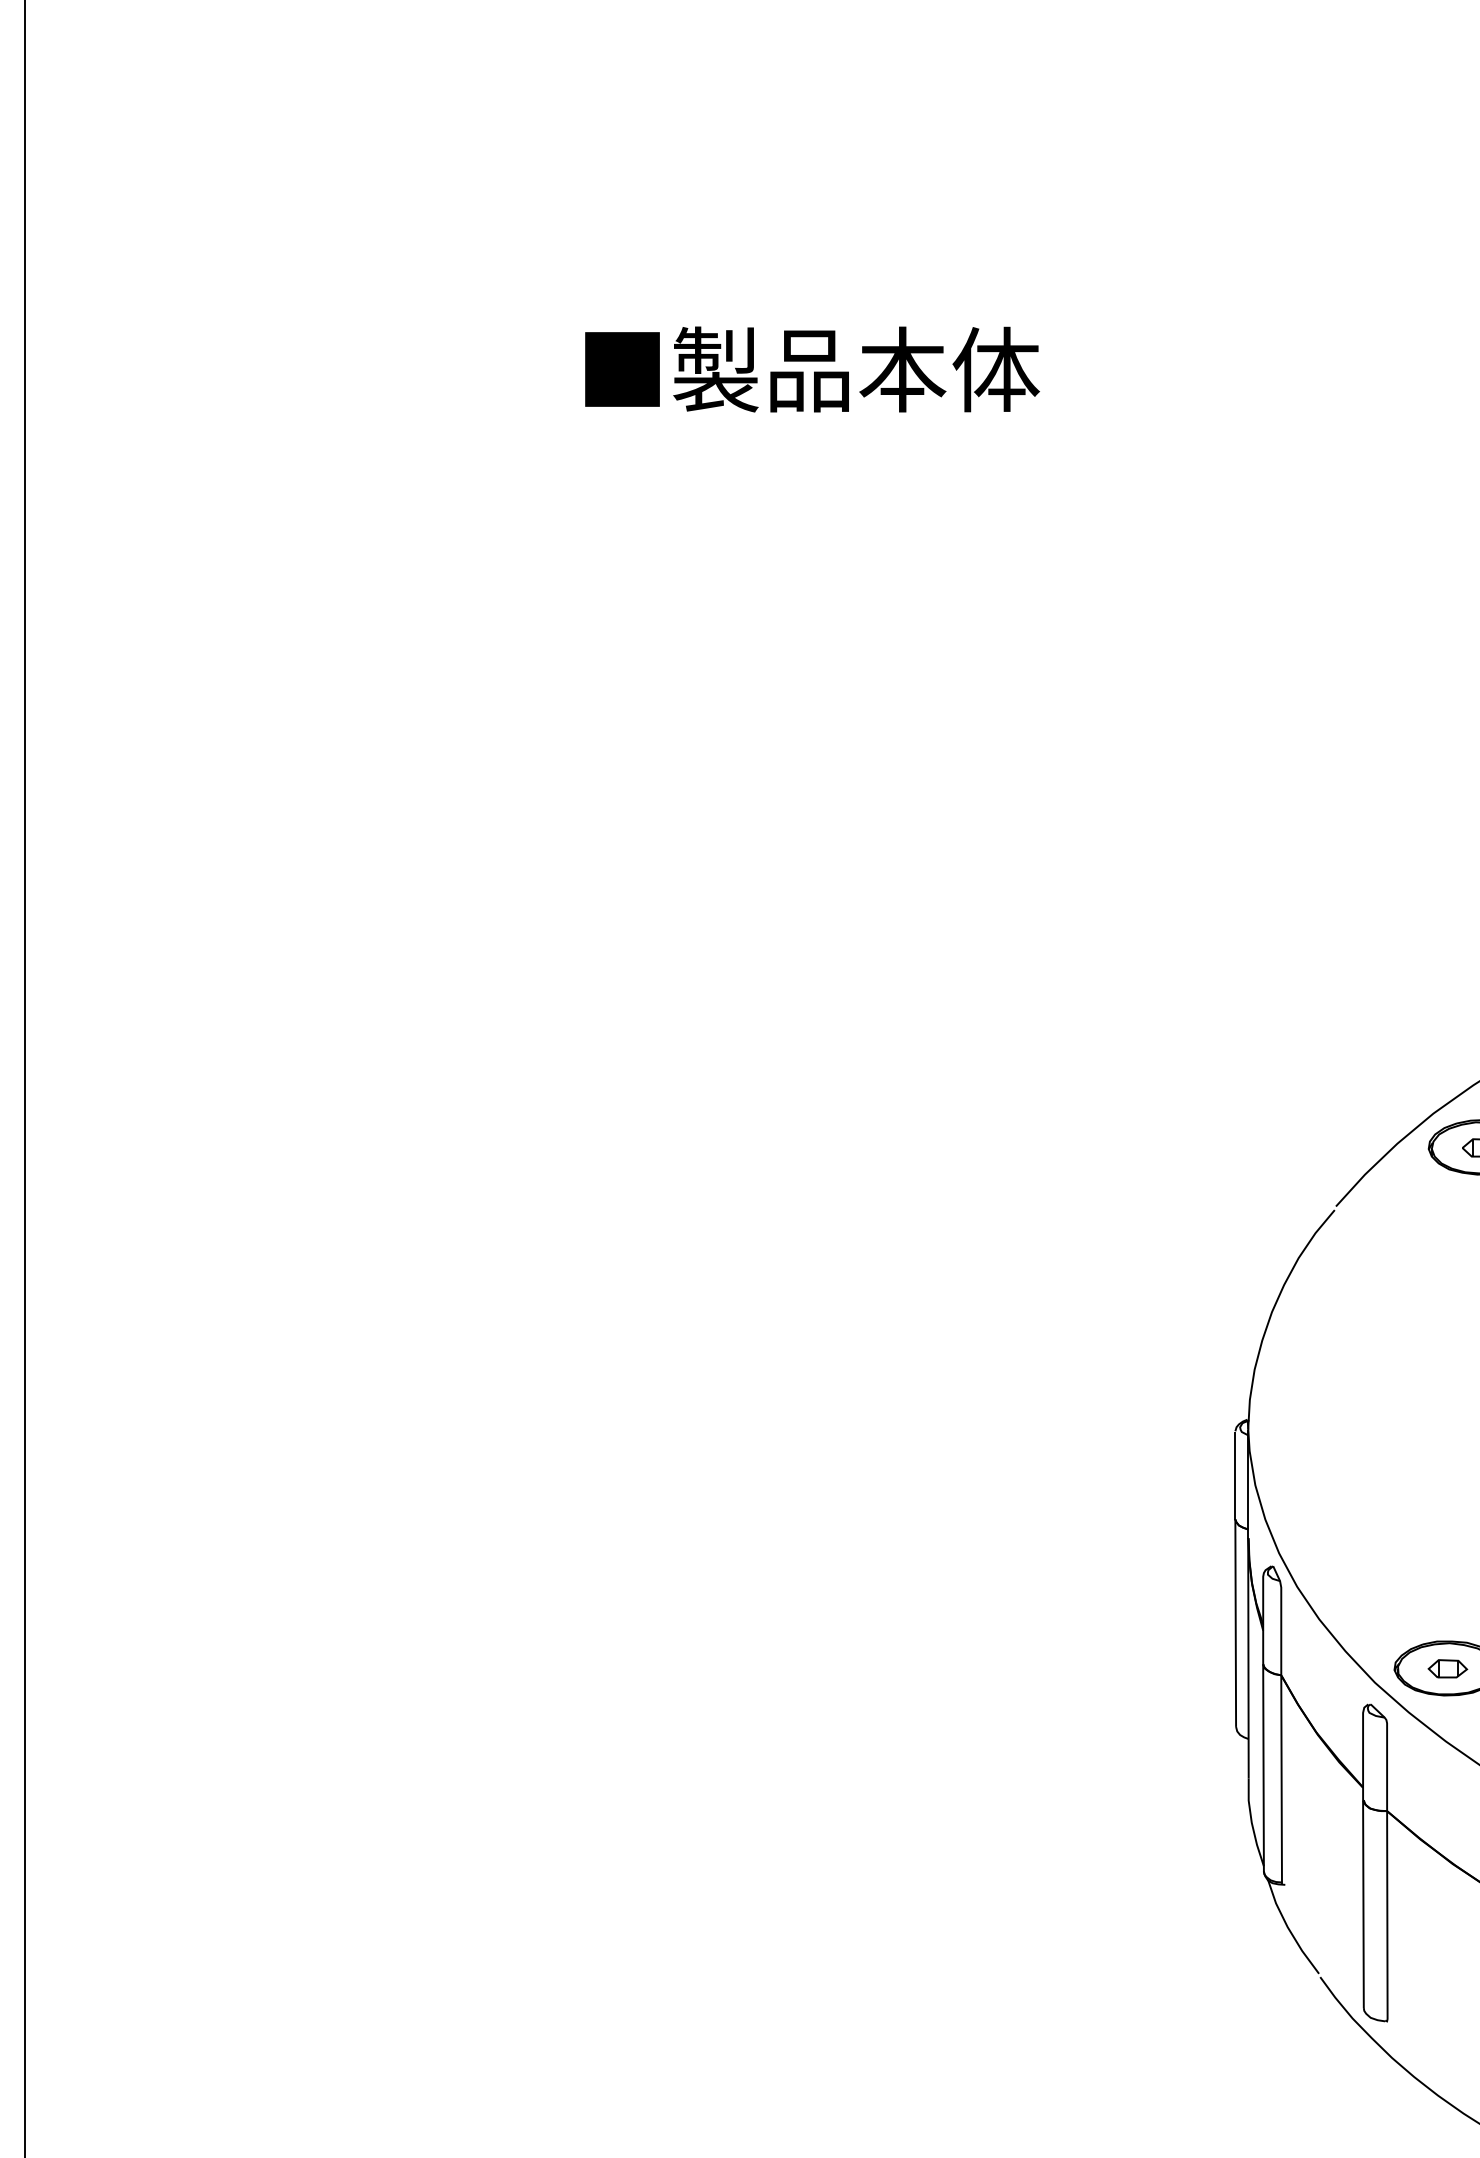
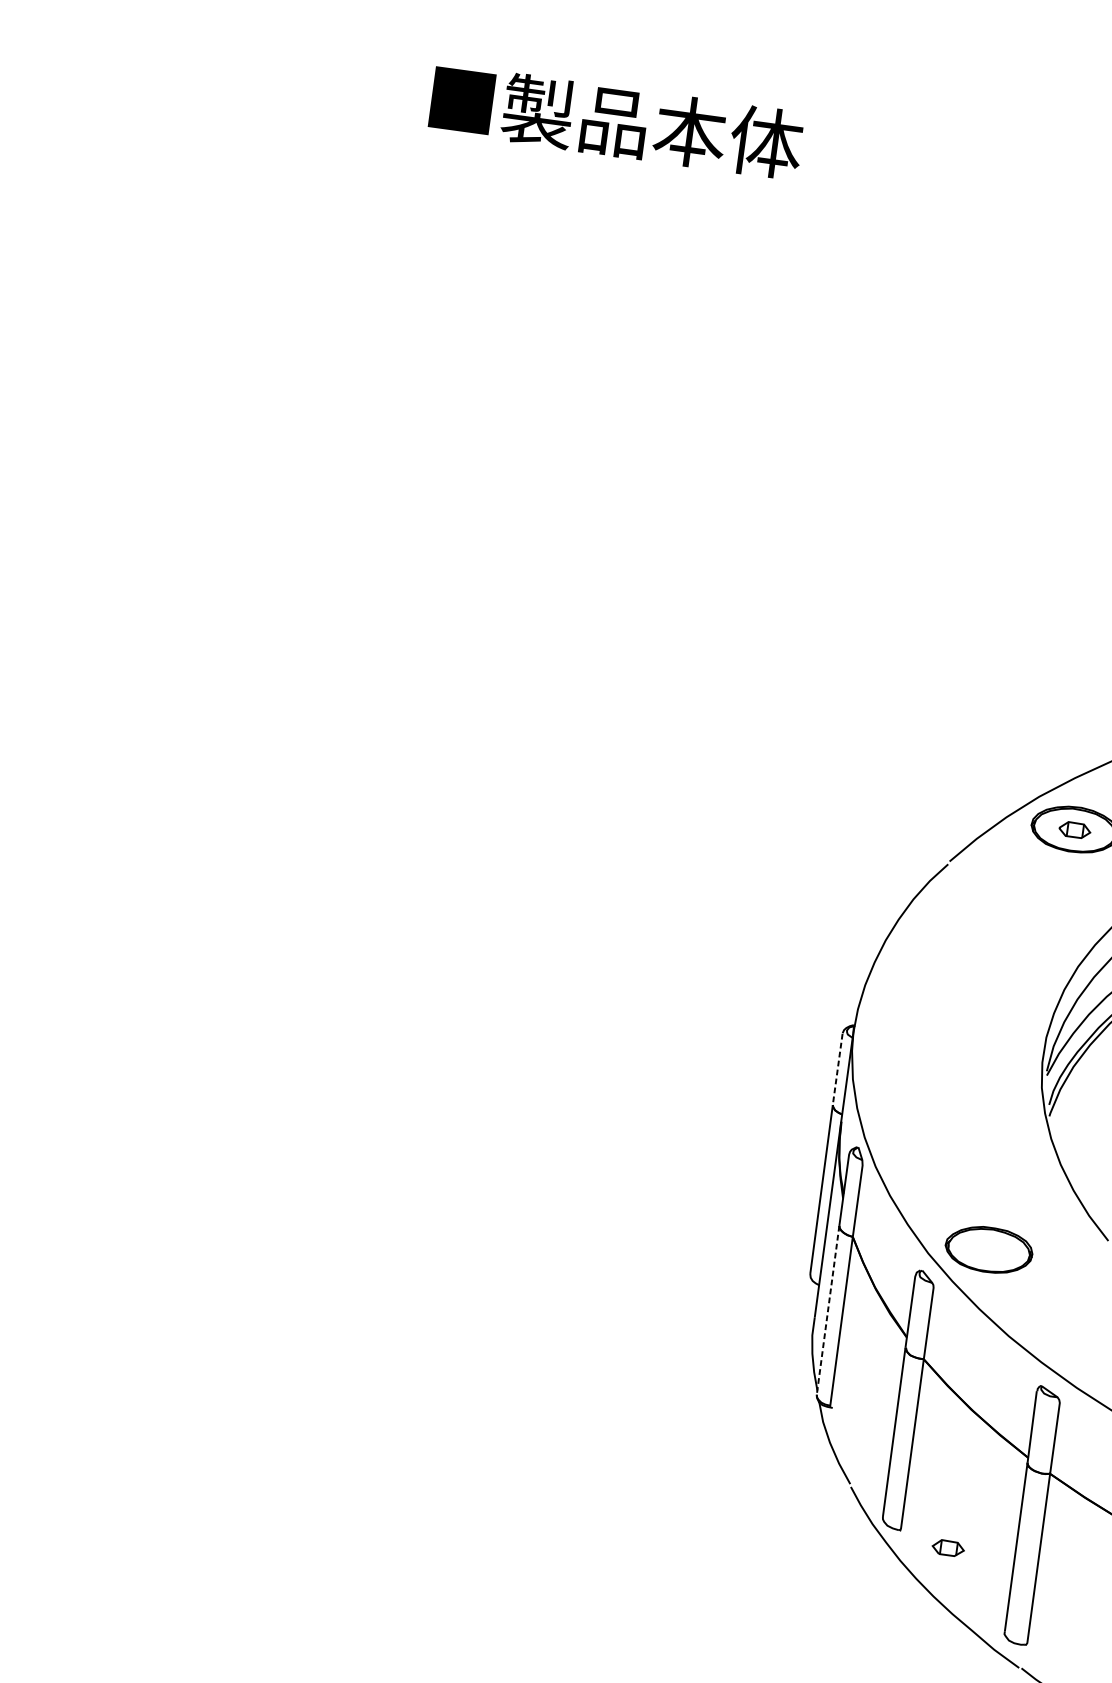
line: (1235, 1475) -> (837, 1069), solid -> dashed
part: (1447, 1668) -> (948, 1547), moved
line: (1263, 1768) -> (827, 1310), solid -> dashed

